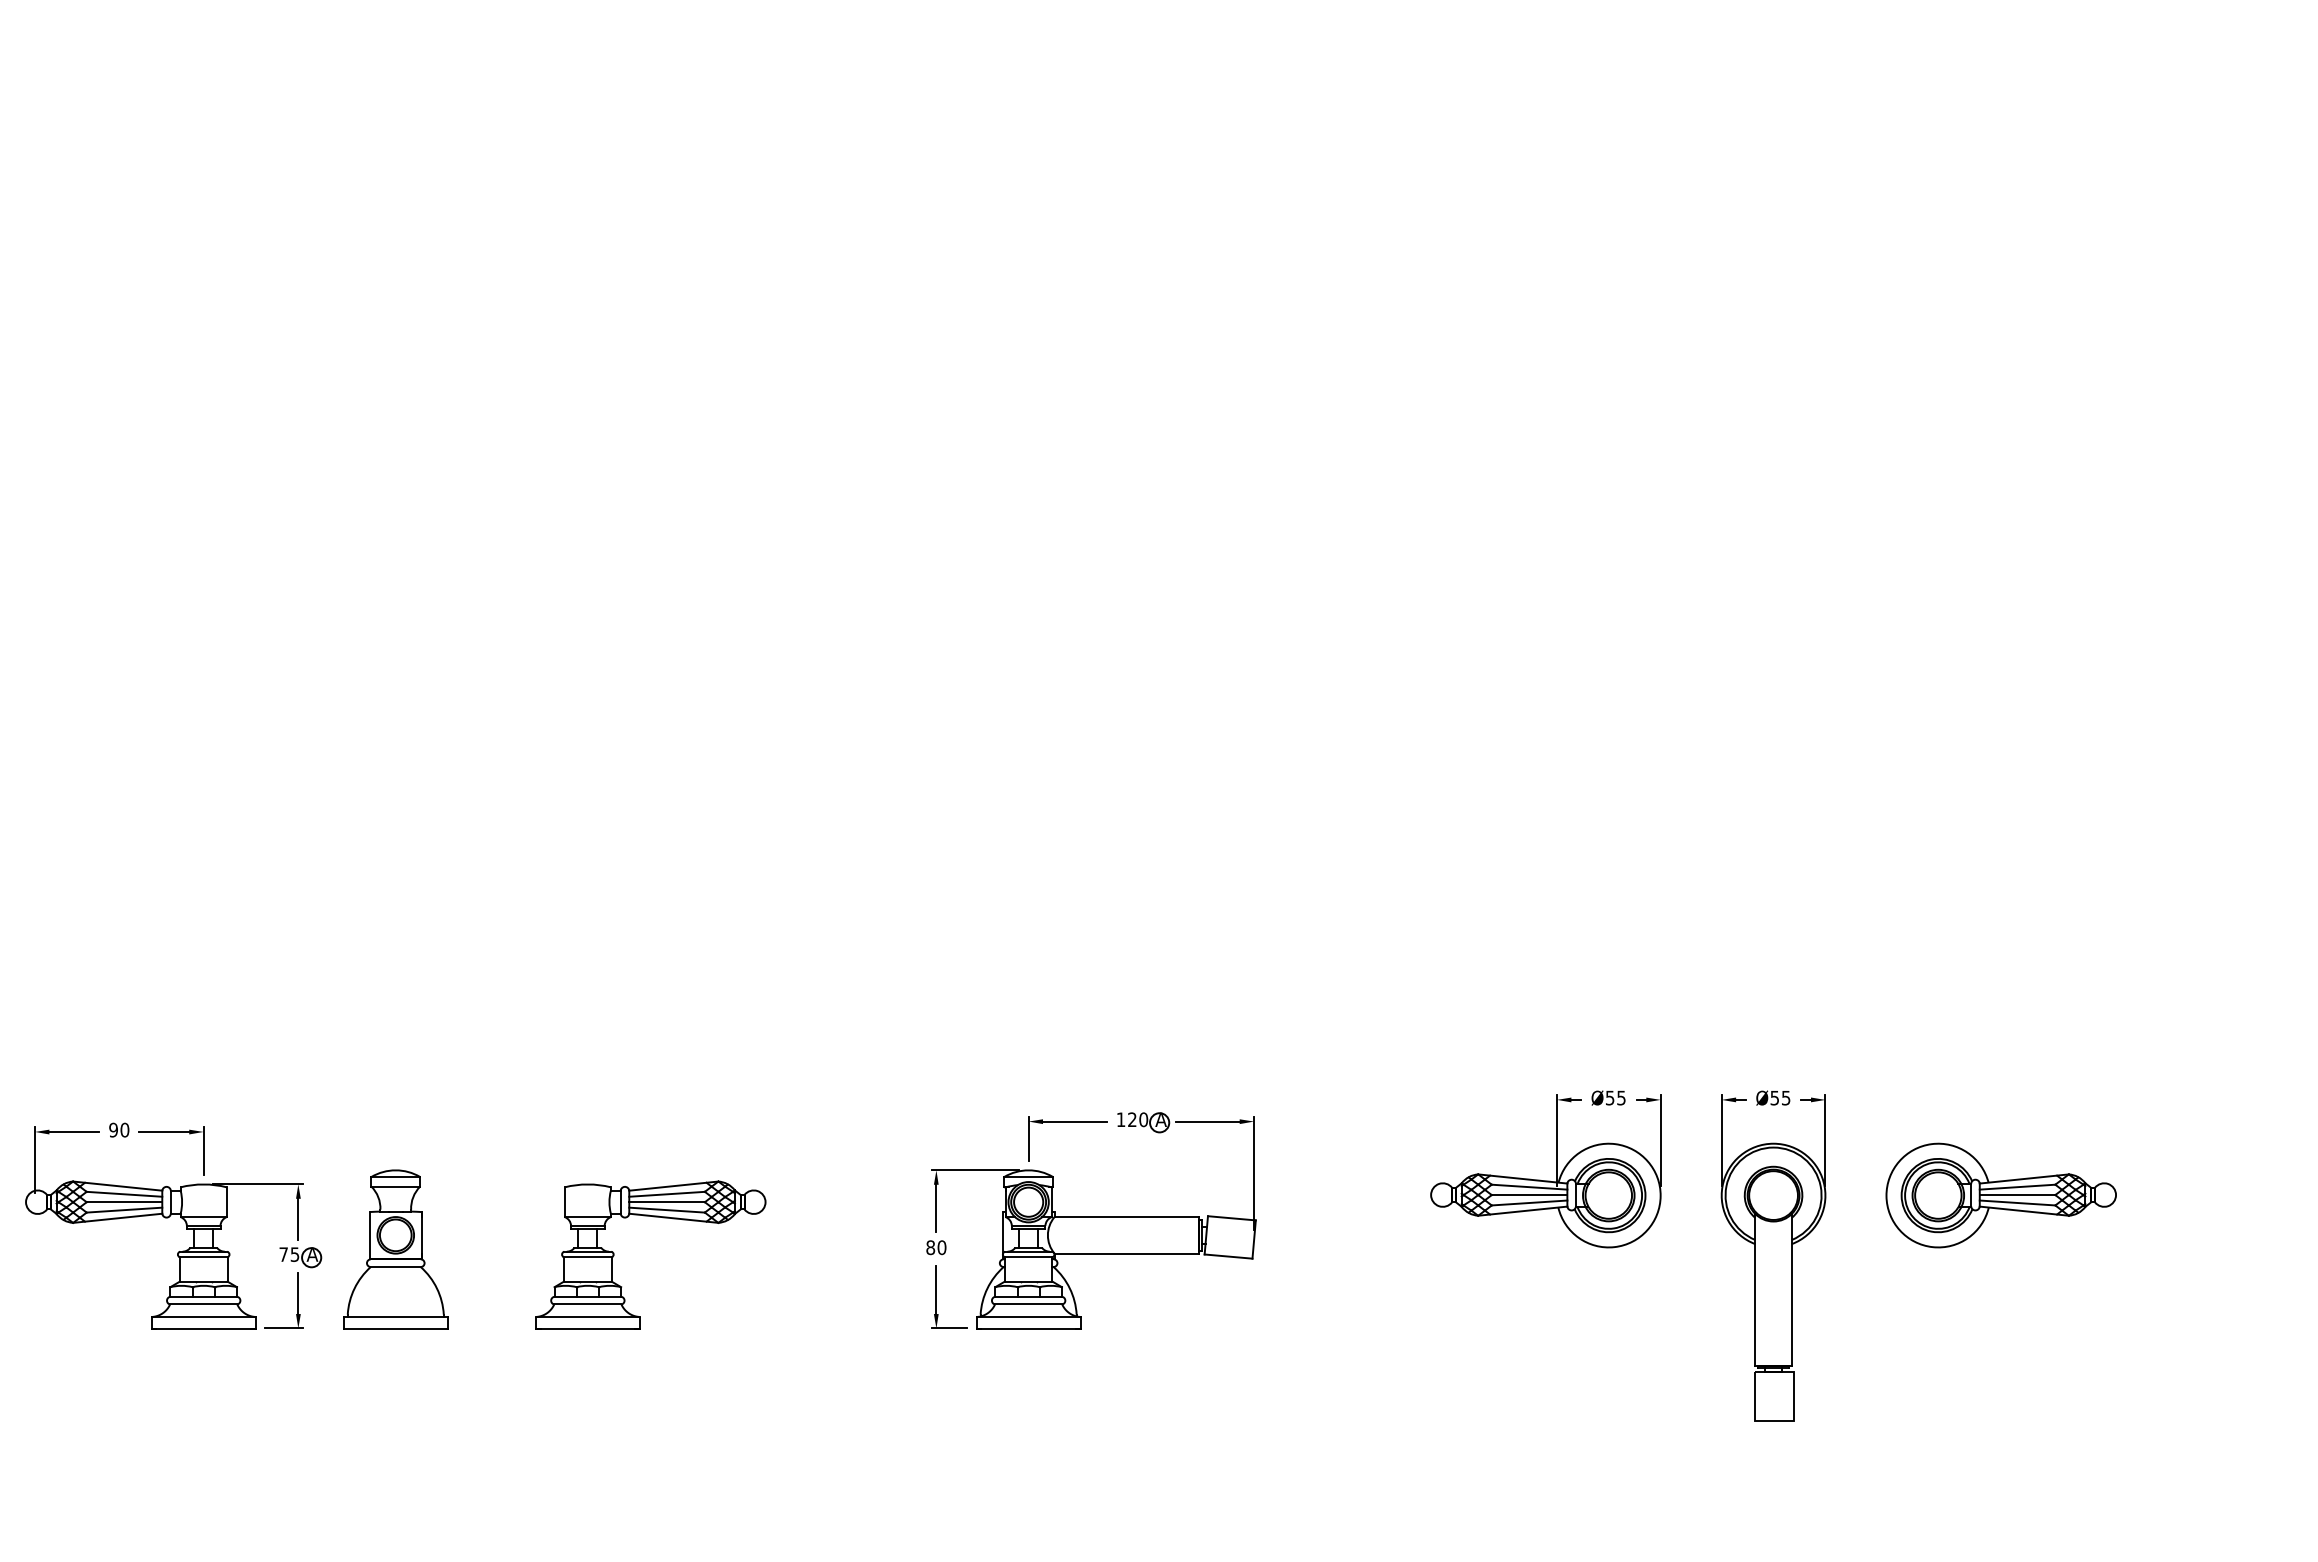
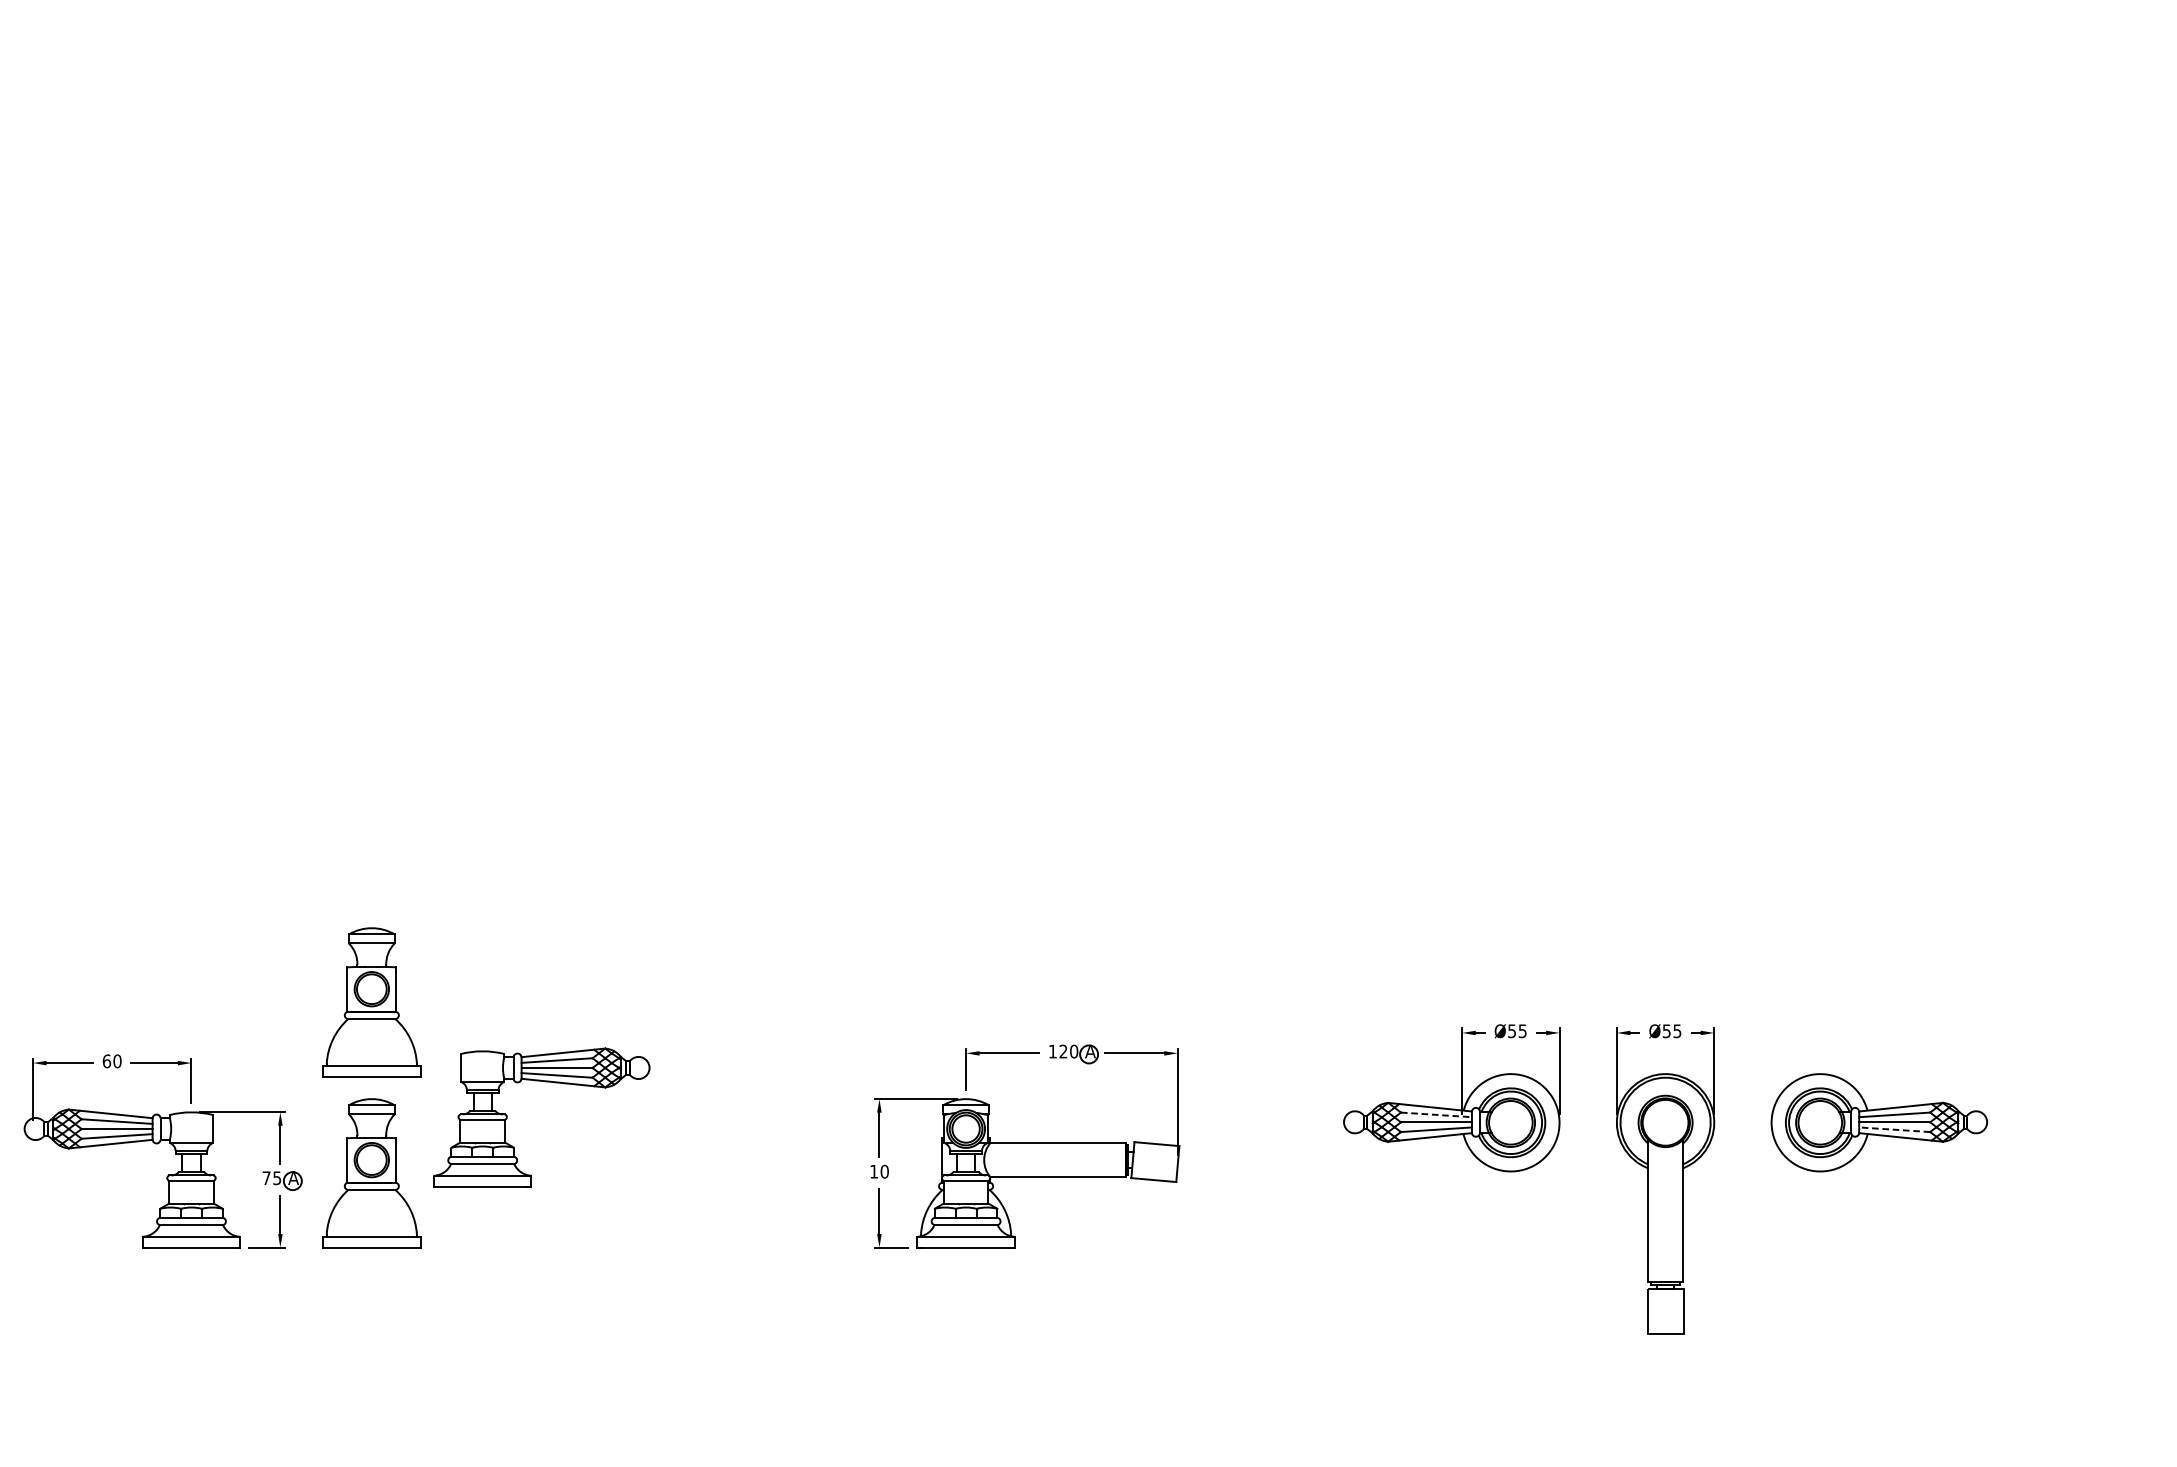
part: (395, 1067) -> (371, 1002), added
text: (113, 1129) -> (106, 1060), 90 -> 60
line: (1529, 1187) -> (1436, 1115), solid -> dashed
line: (2017, 1202) -> (1894, 1129), solid -> dashed
text: (930, 1247) -> (873, 1171), 80 -> 10
part: (614, 1254) -> (507, 1117), moved

